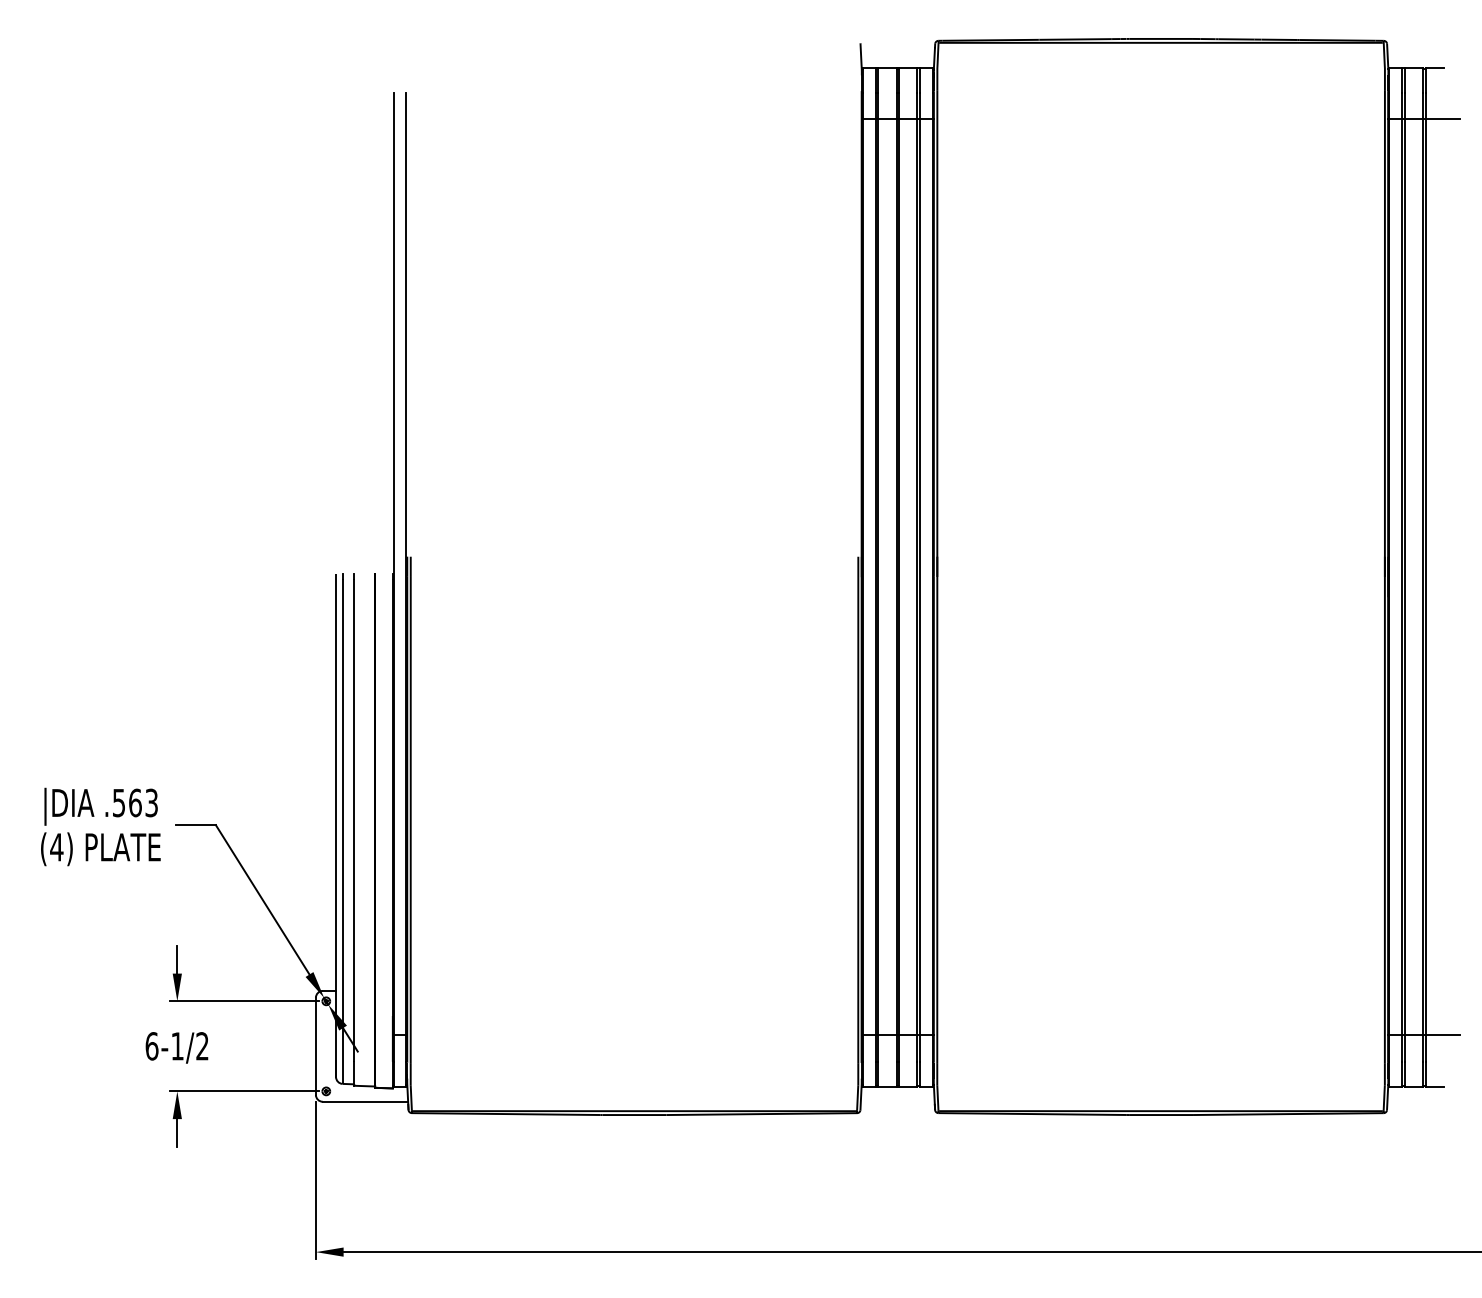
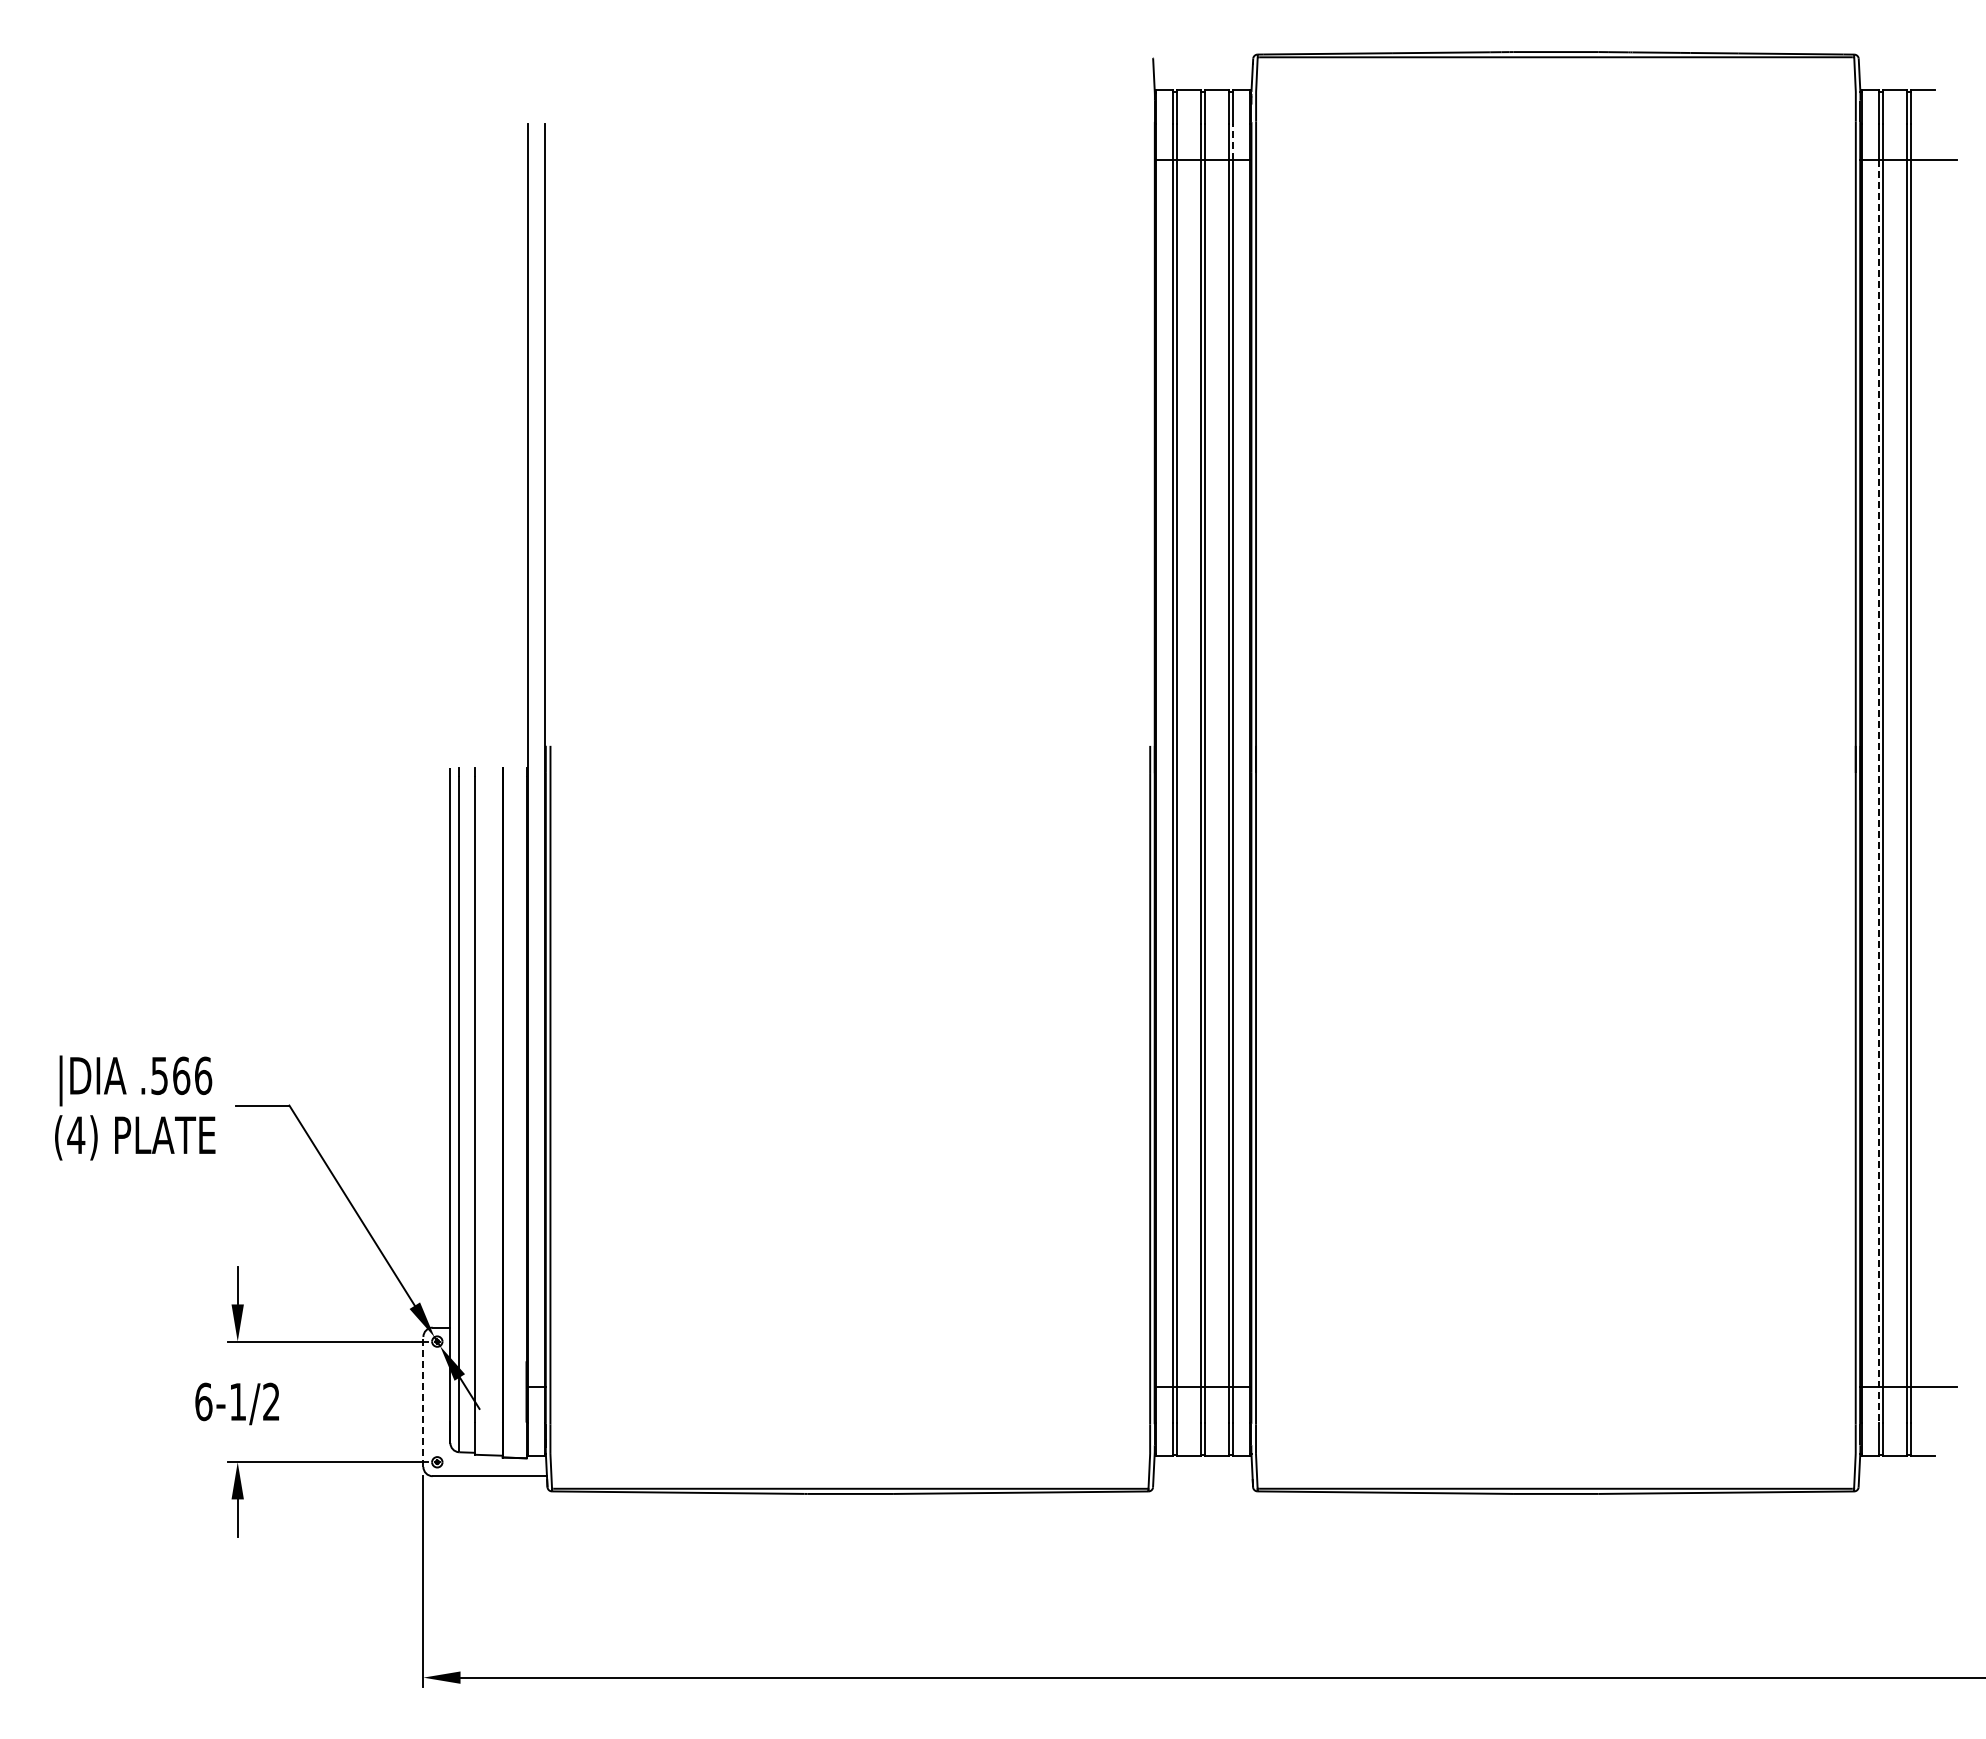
line: (920, 105) -> (1233, 141), solid -> dashed
line: (1401, 590) -> (1878, 791), solid -> dashed
text: (151, 802) -> (203, 1075), .563 -> .566
line: (315, 1046) -> (423, 1401), solid -> dashed

